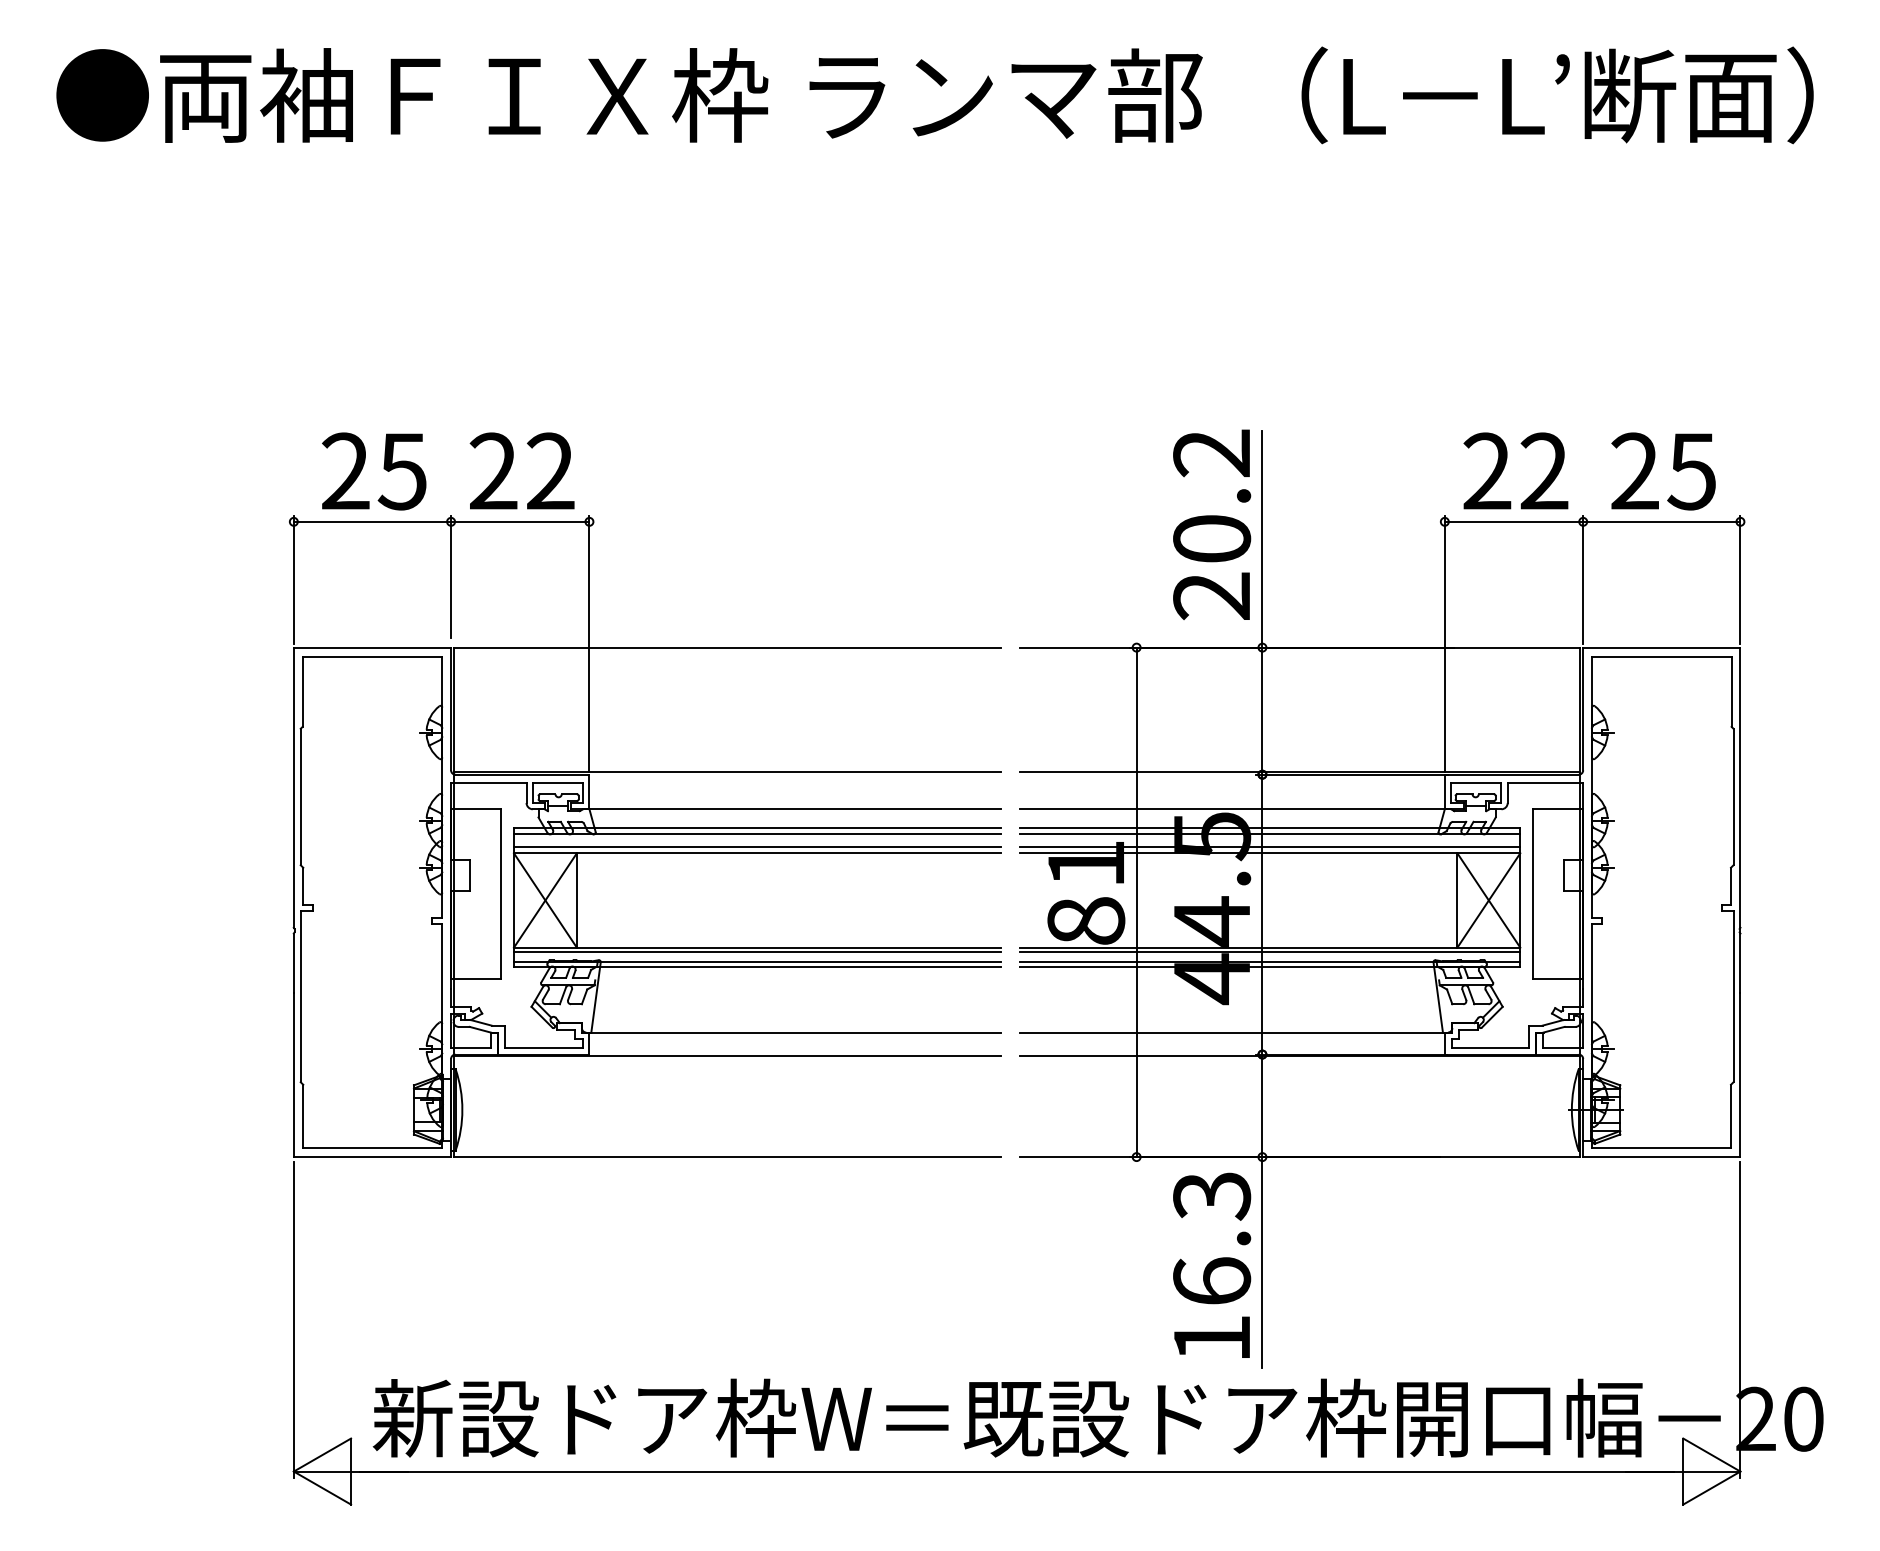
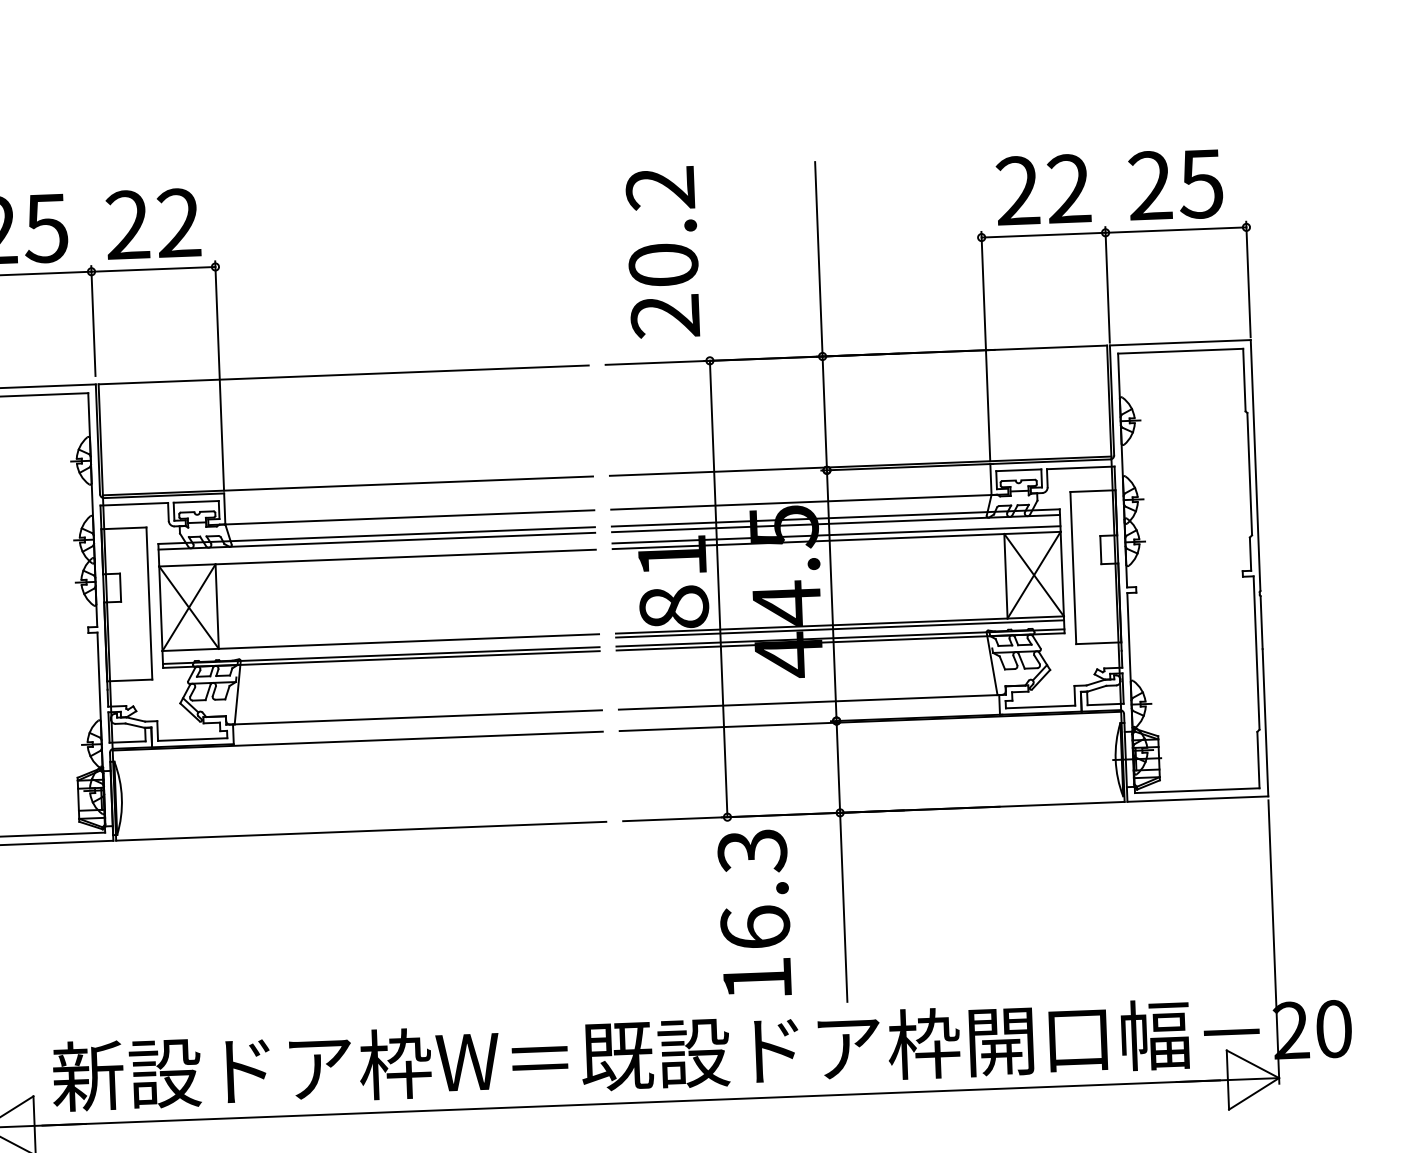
text: (1212, 524) -> (663, 252), moved
line: (757, 847) -> (377, 552), removed
line: (757, 952) -> (380, 646), removed
text: (1212, 1264) -> (755, 912), moved

